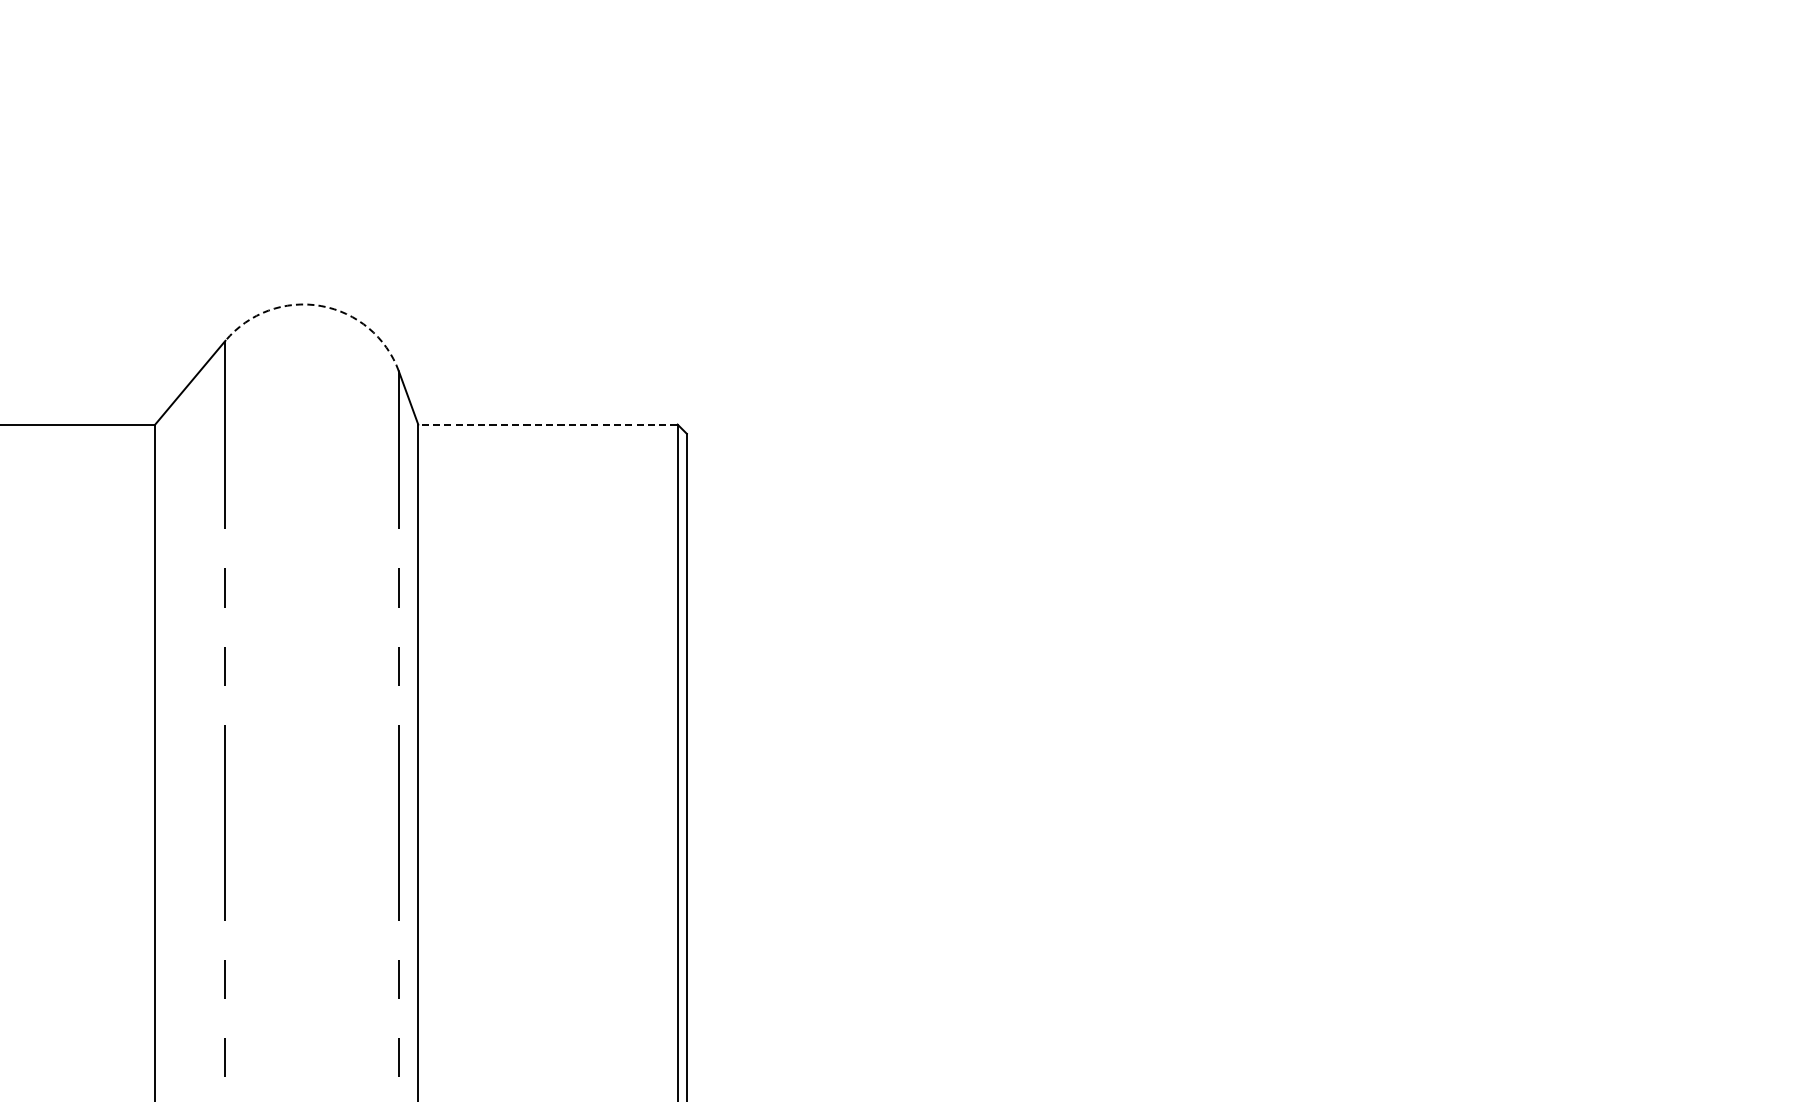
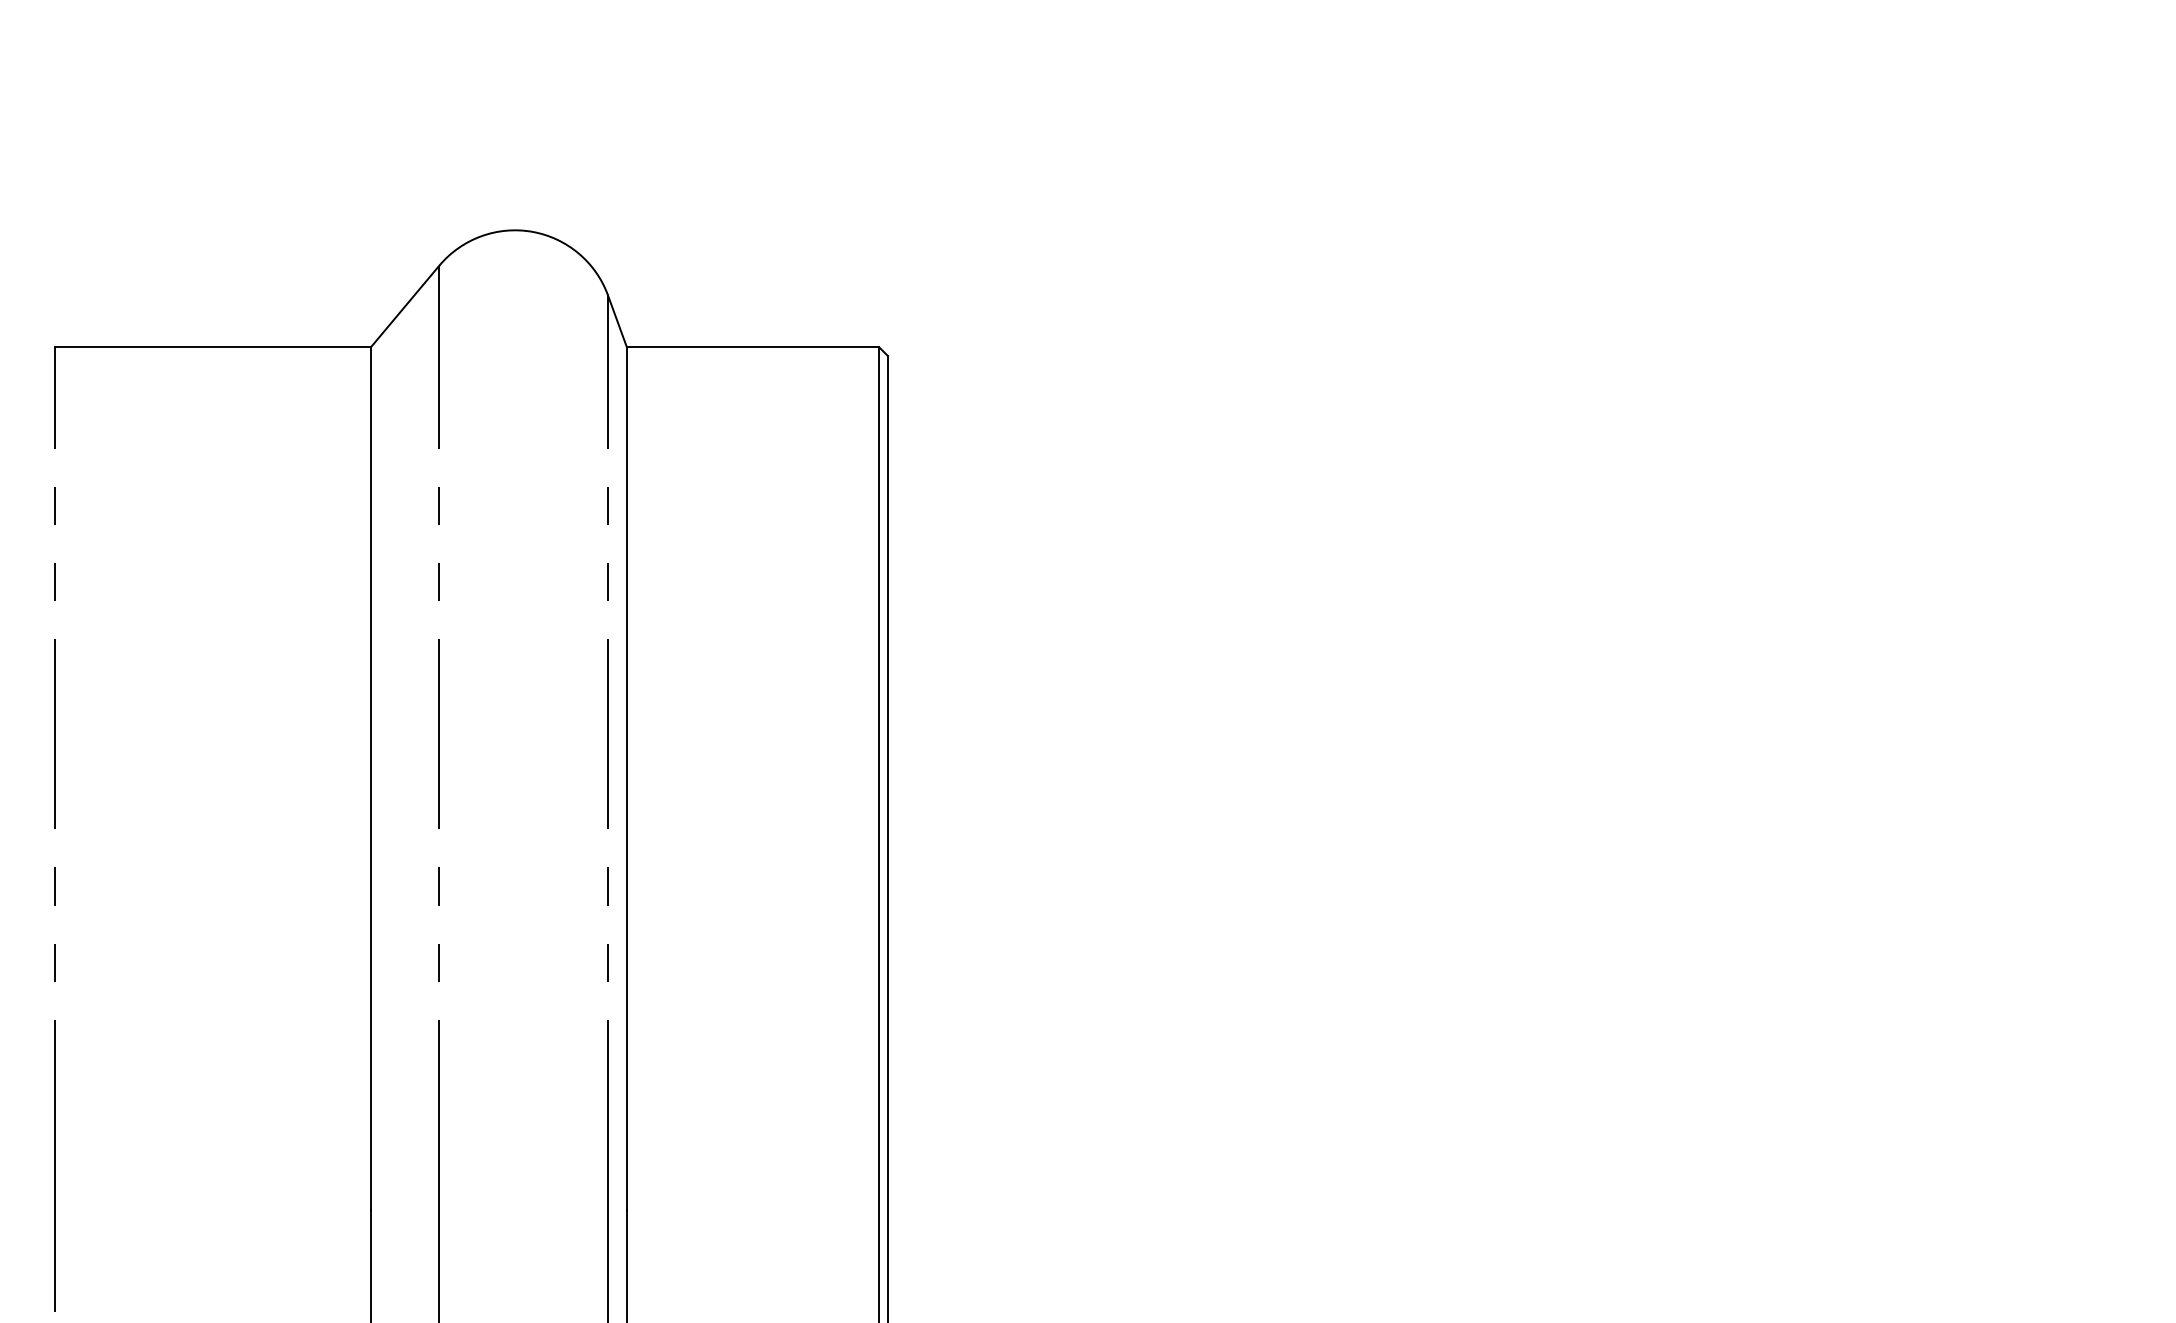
arc: (321, 305) -> (532, 231), dashed -> solid
line: (547, 424) -> (752, 347), dashed -> solid

